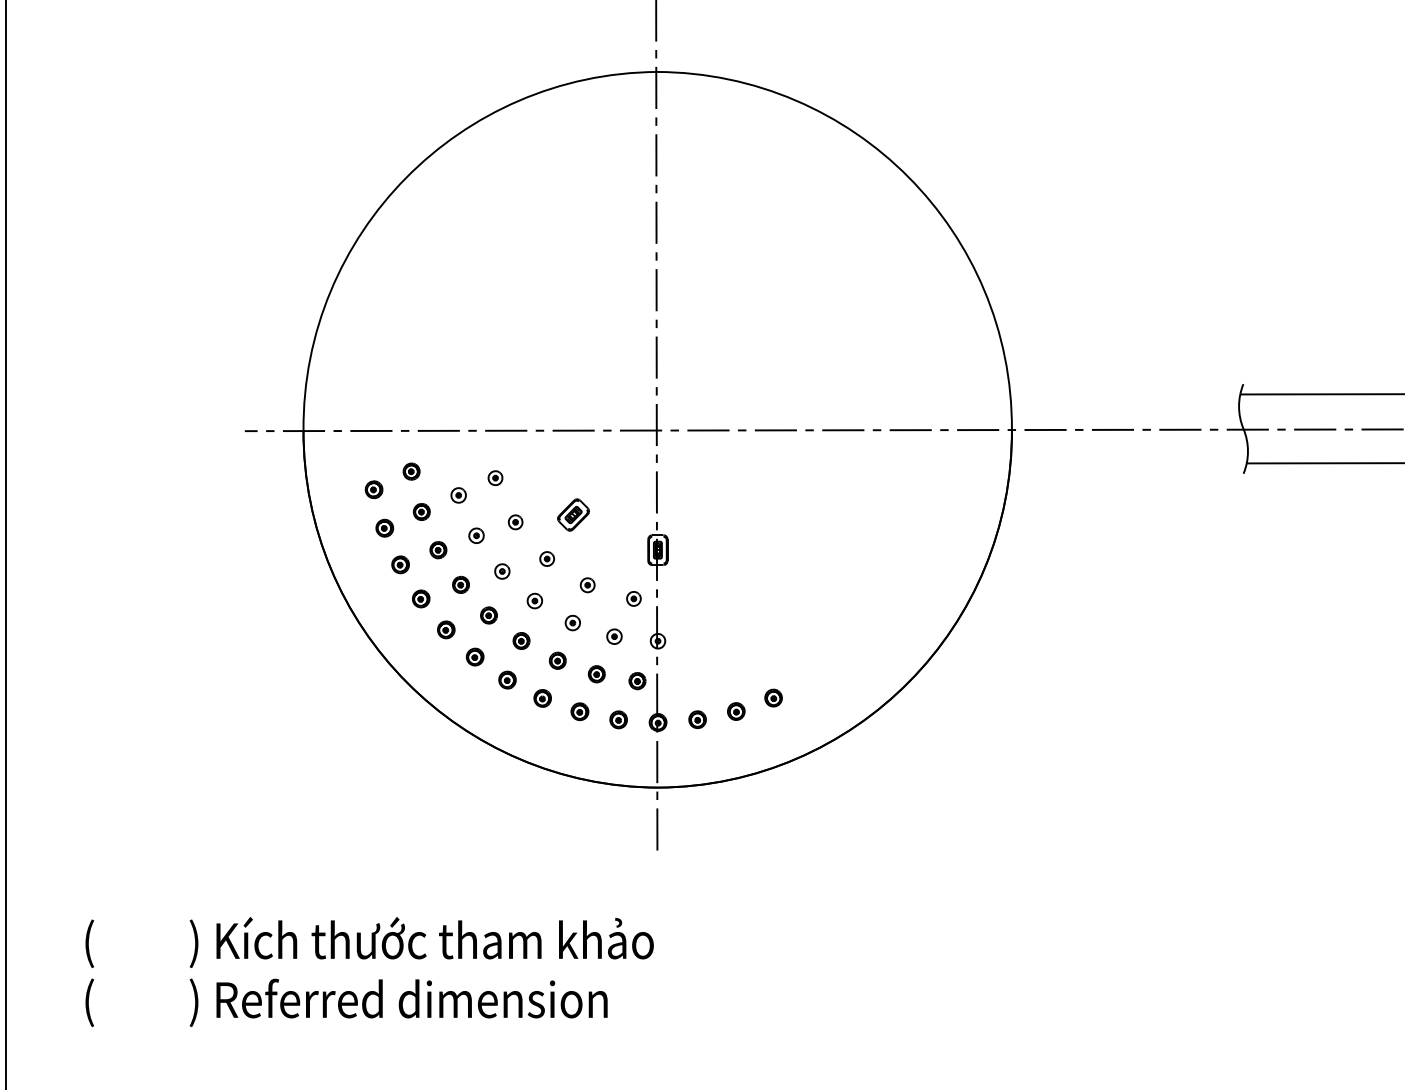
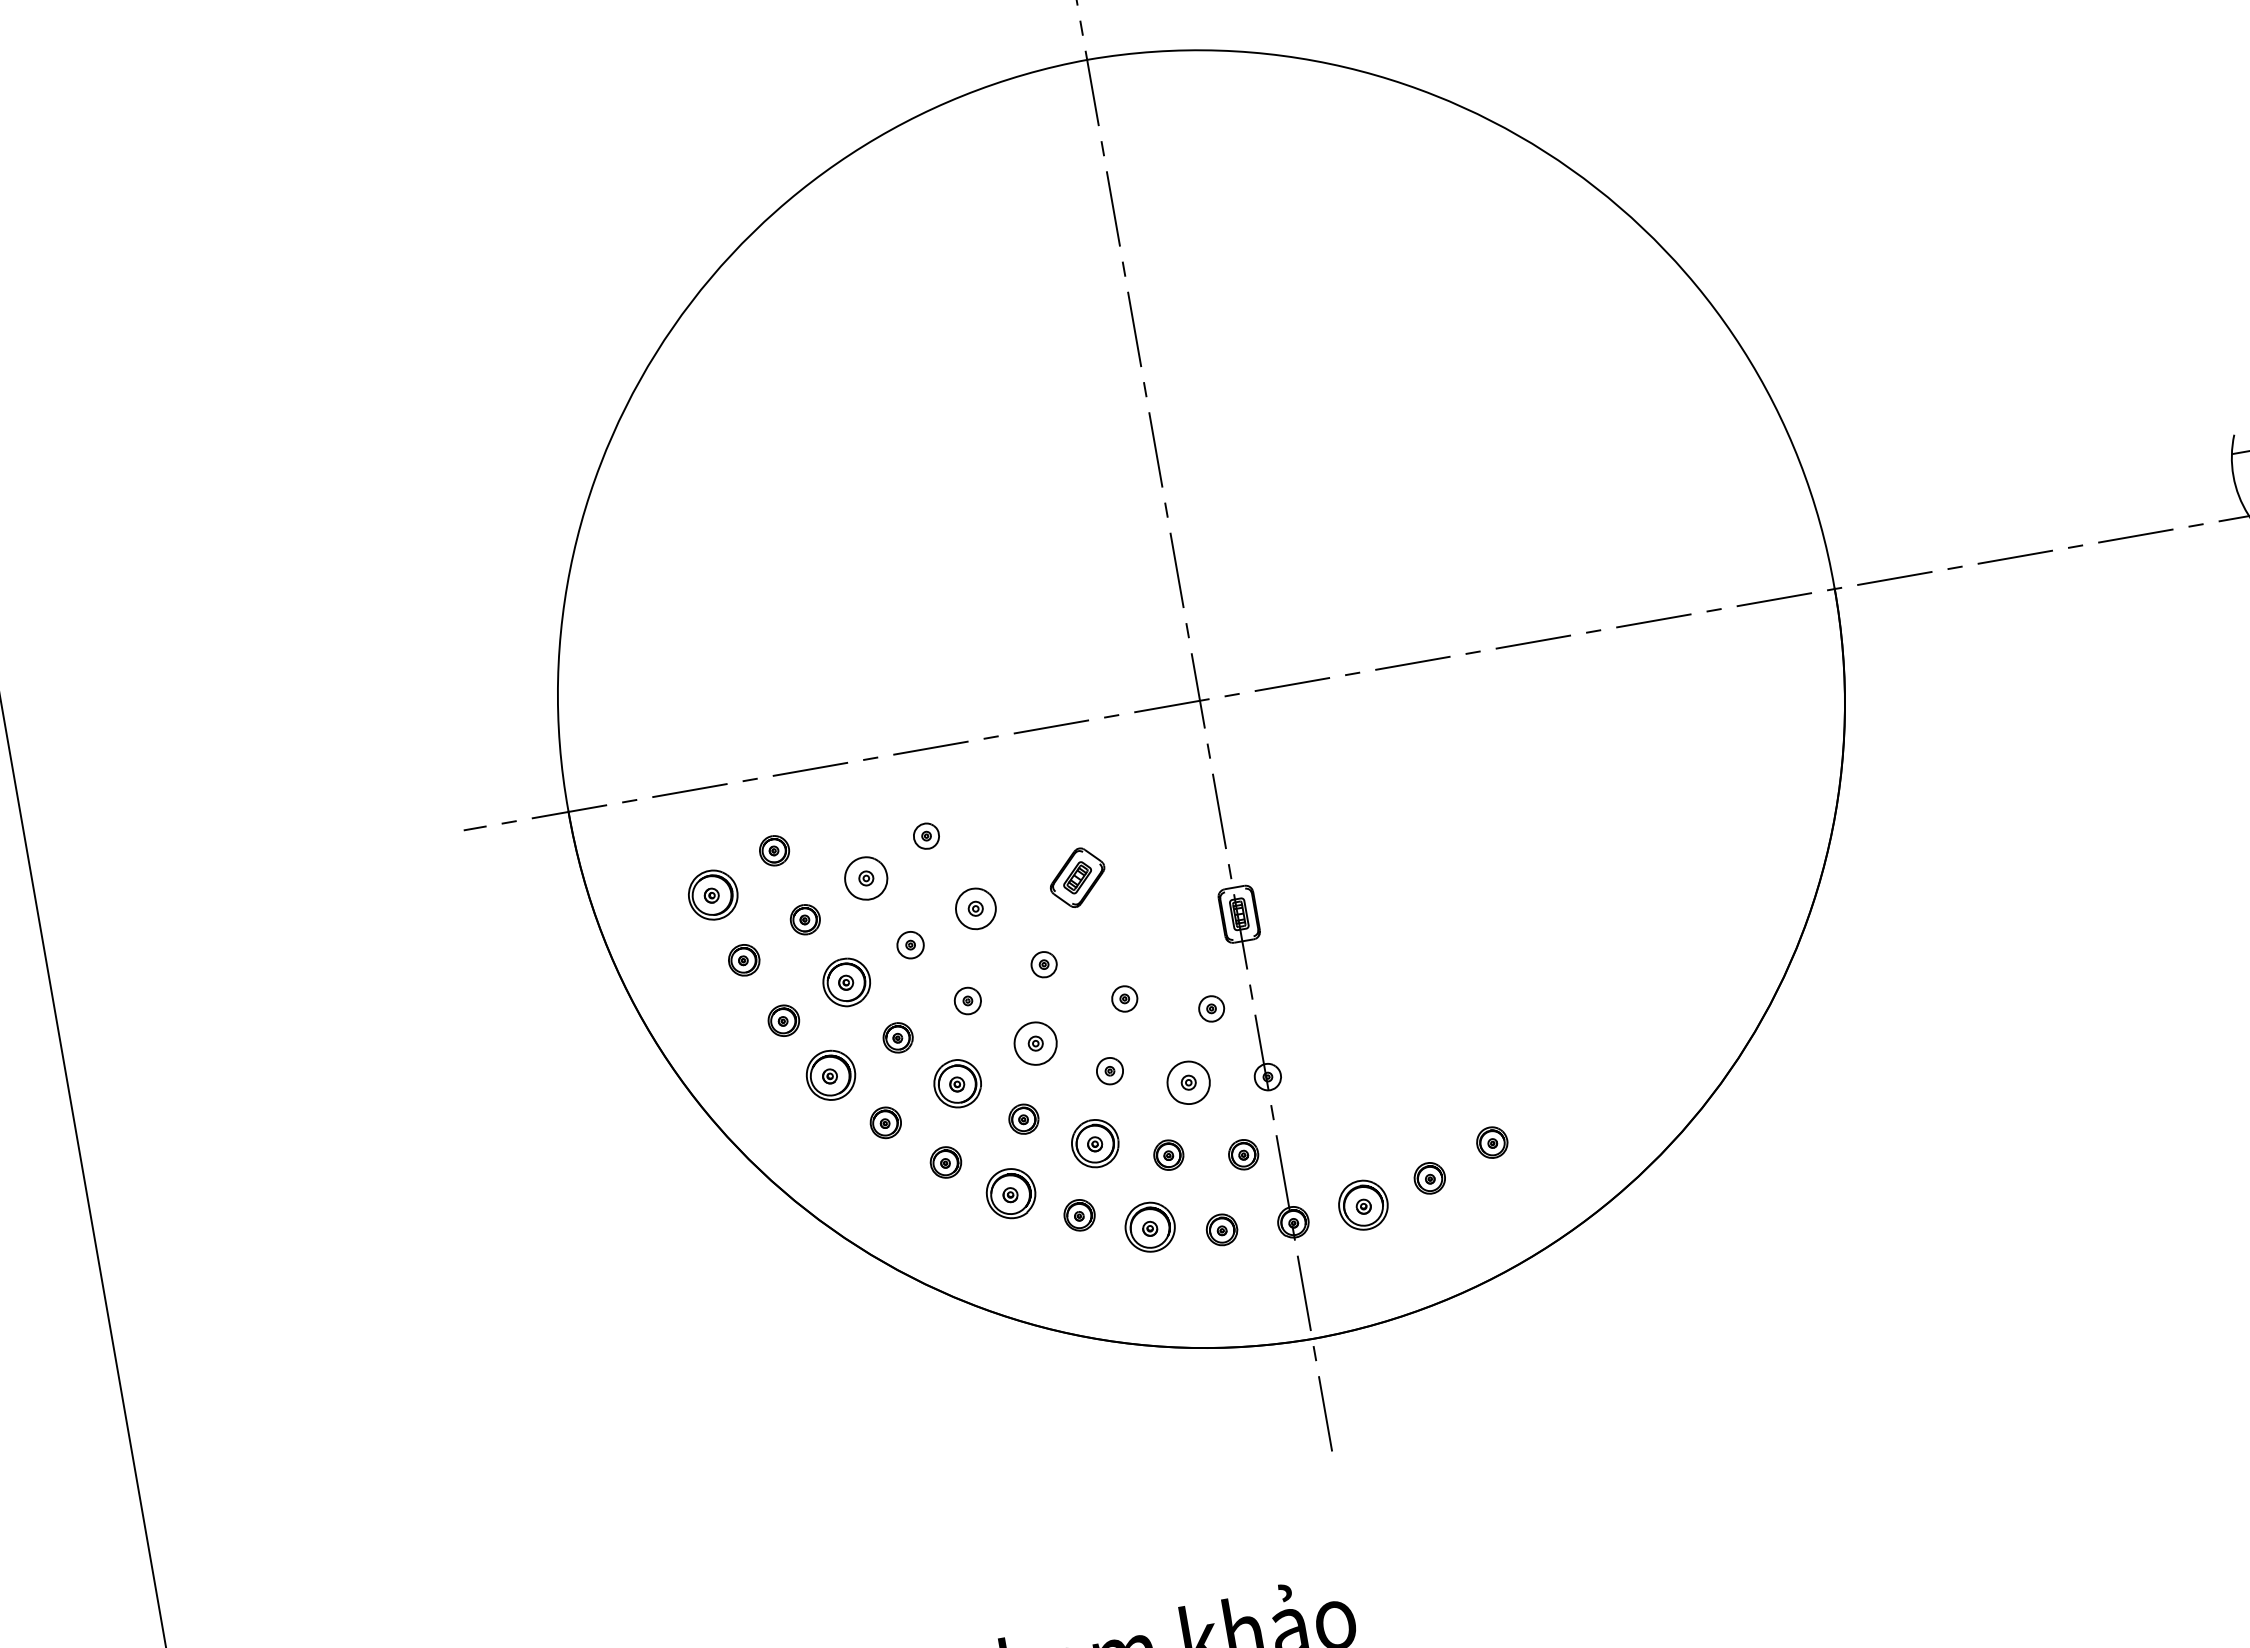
part: (373, 489) -> (711, 894), size x1.6
part: (458, 495) -> (865, 878), size x1.6
part: (515, 522) -> (976, 909), size x1.6
part: (438, 550) -> (847, 983), size x1.6
part: (421, 598) -> (831, 1074), size x1.6
part: (534, 600) -> (1034, 1042), size x1.6
part: (488, 615) -> (956, 1083), size x1.6
part: (614, 636) -> (1188, 1082), size x1.6
part: (557, 660) -> (1094, 1142), size x1.6
part: (507, 679) -> (1010, 1192), size x1.6
part: (579, 711) -> (1149, 1227), size x1.6
part: (697, 719) -> (1362, 1204), size x1.6

